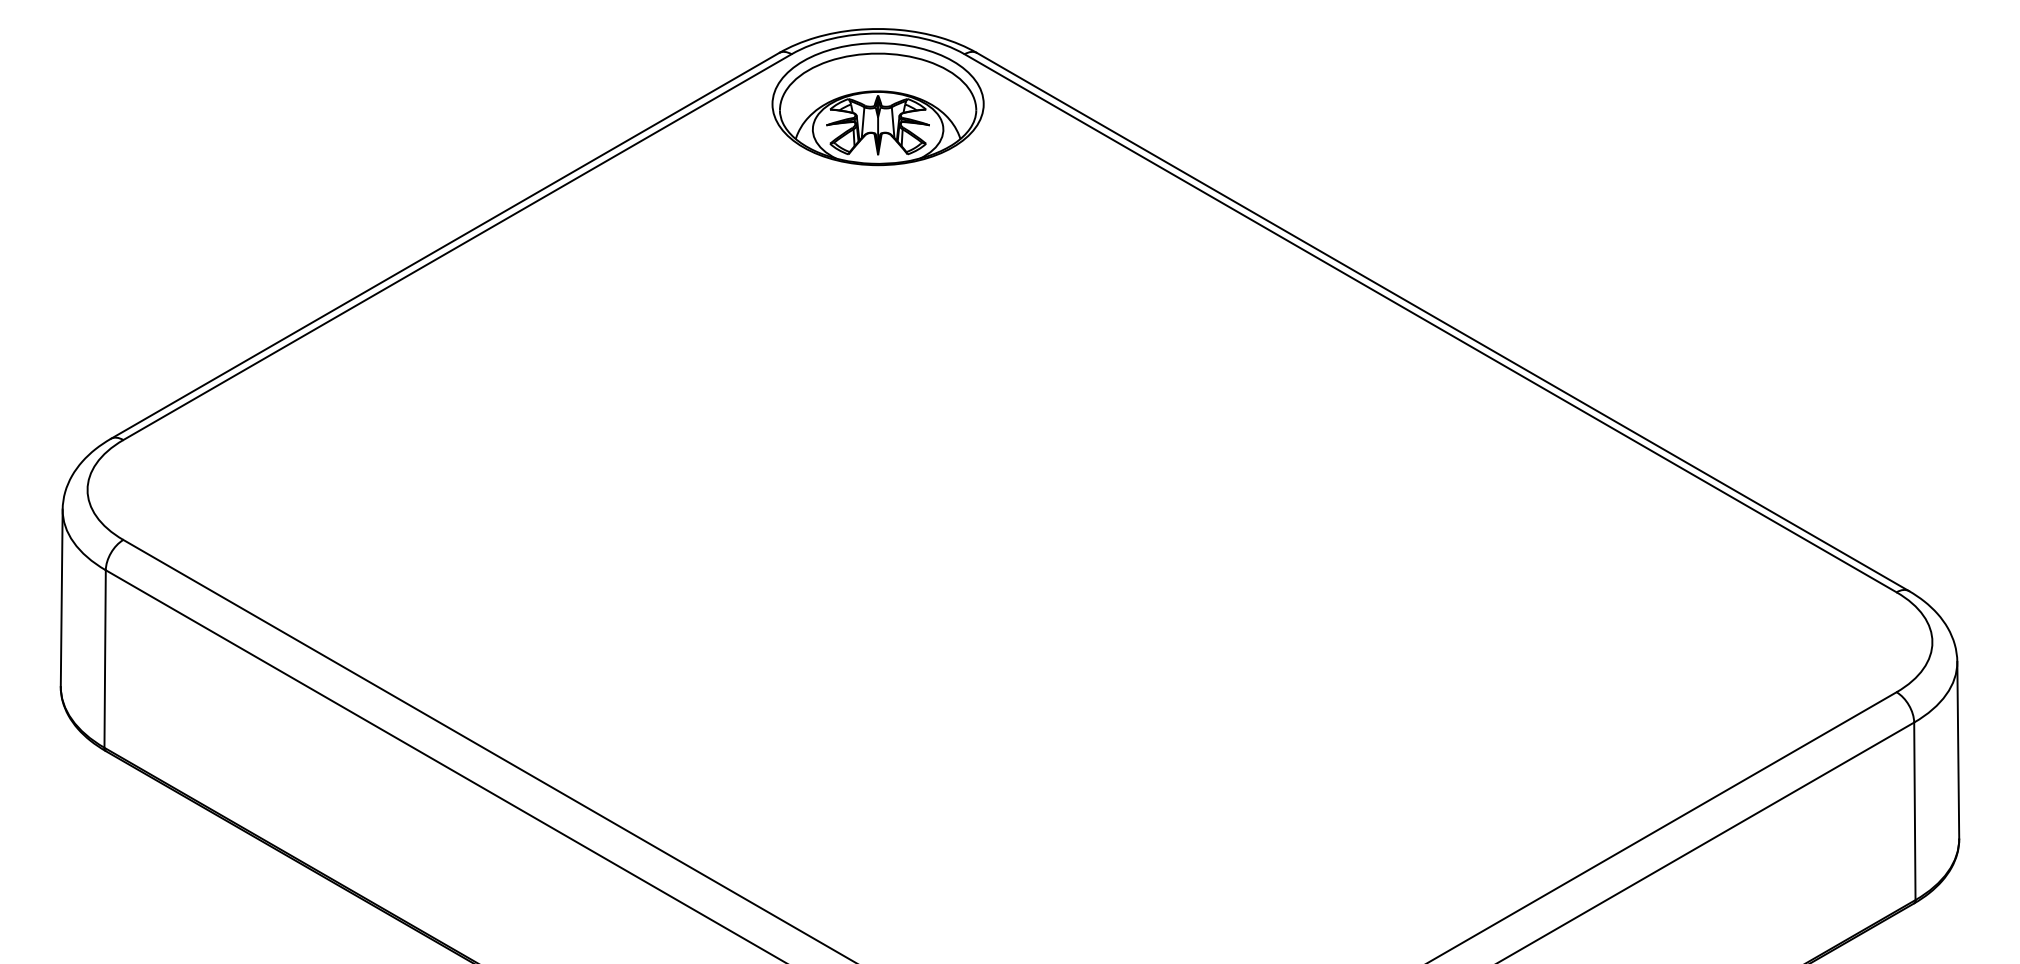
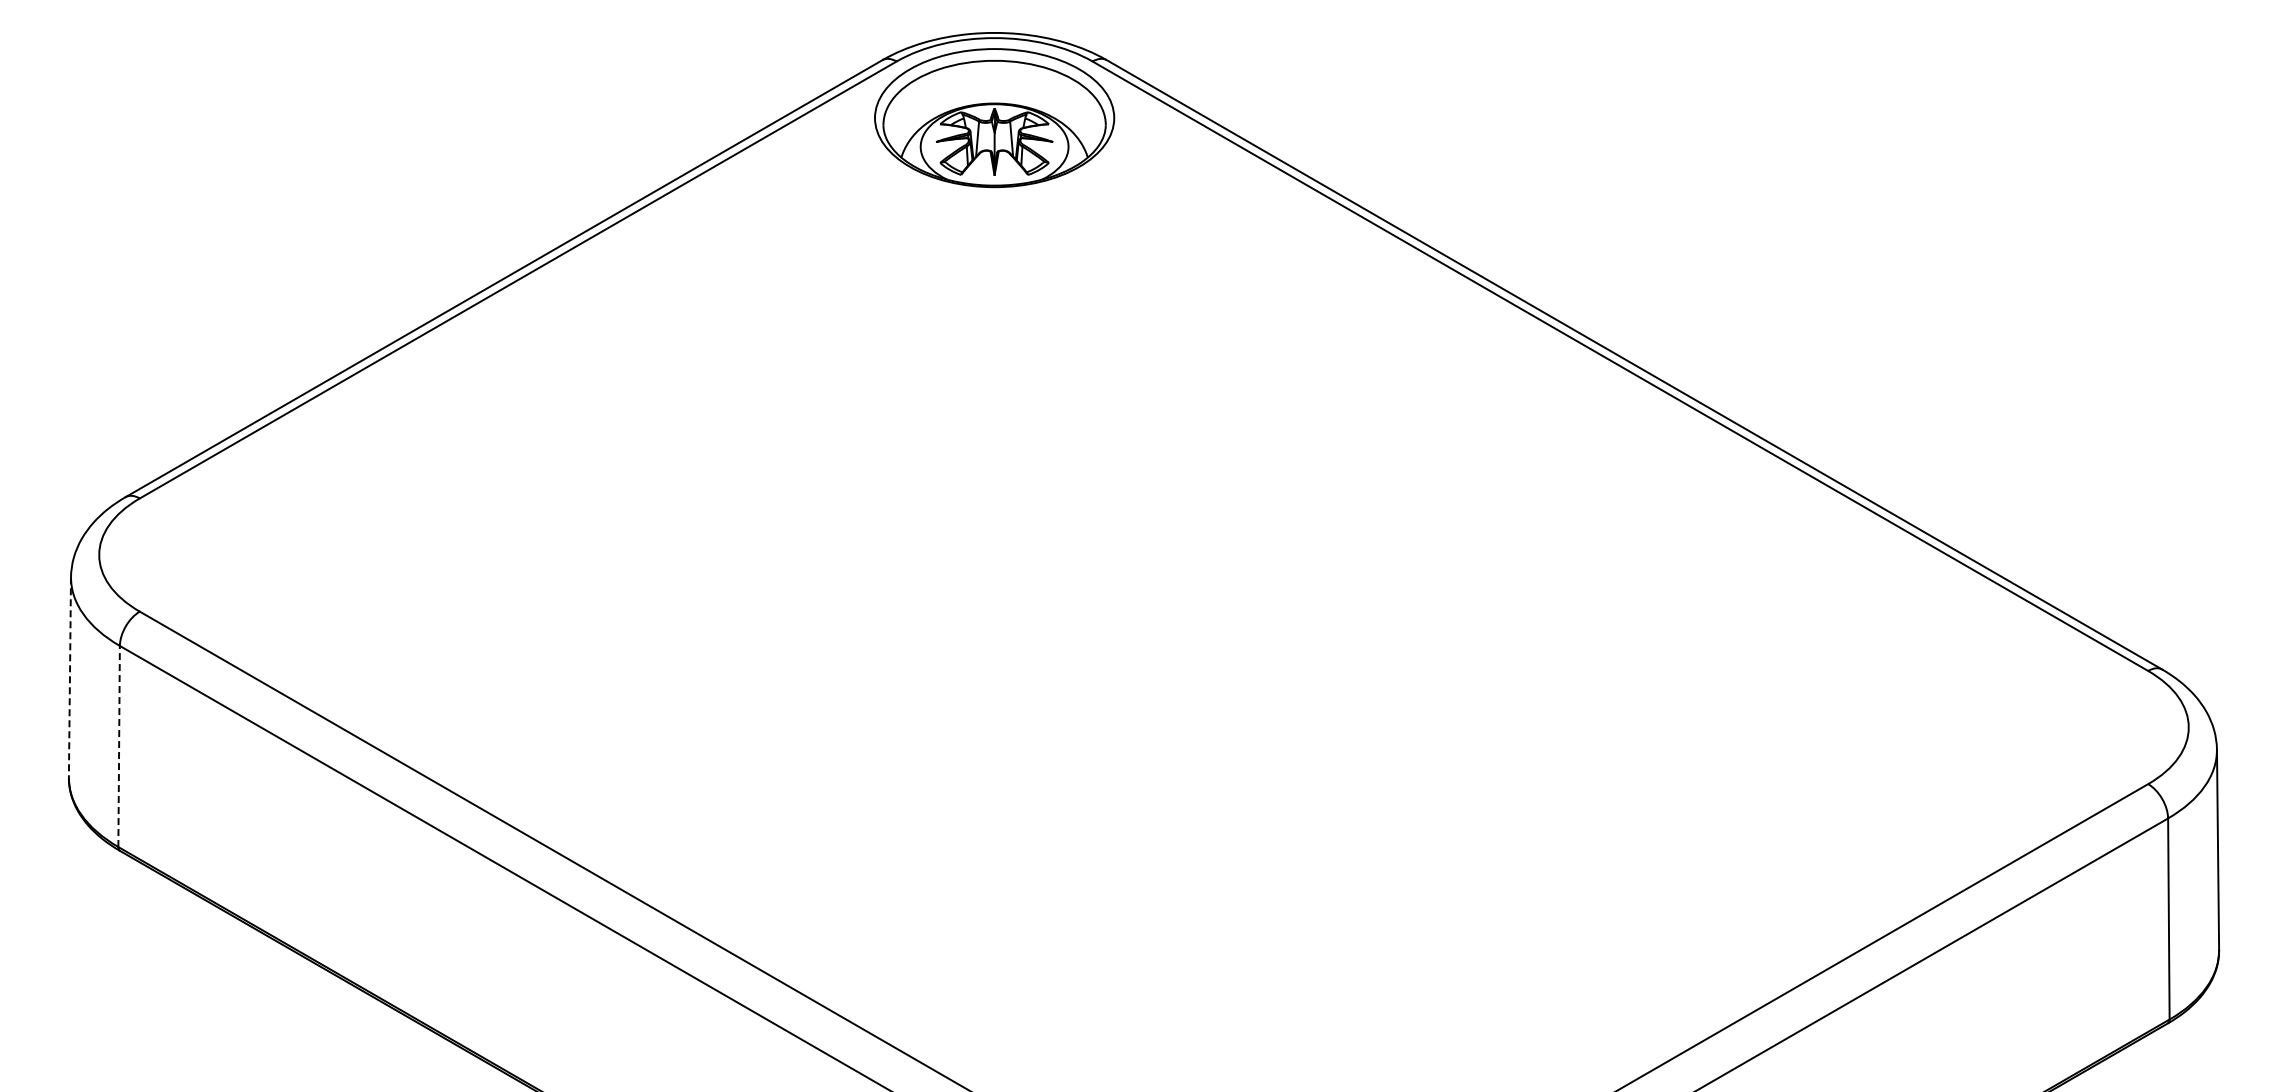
line: (61, 598) -> (69, 677), solid -> dashed
line: (105, 659) -> (119, 746), solid -> dashed

